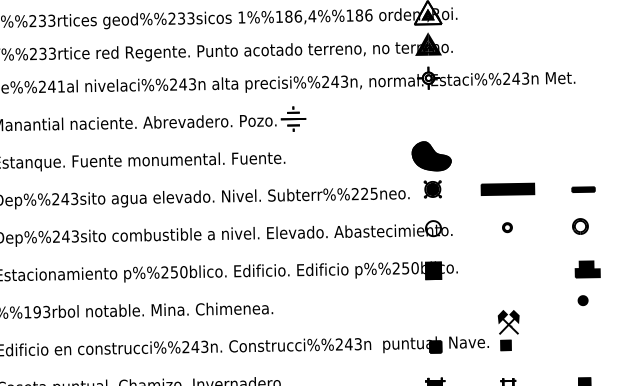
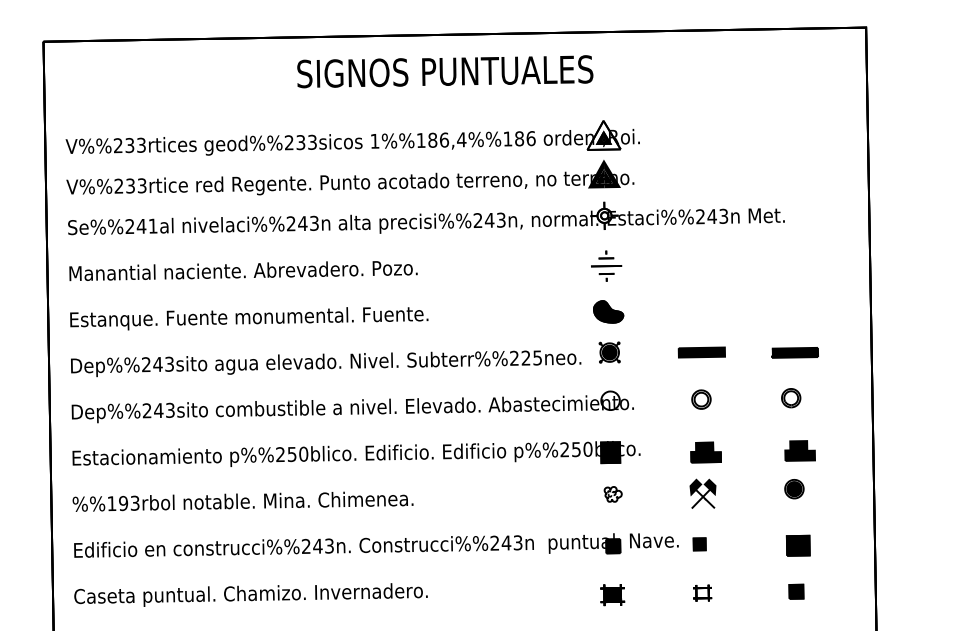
part: (293, 118) -> (606, 265), moved
part: (431, 155) -> (608, 311), size x0.62
part: (507, 189) -> (701, 352), size x0.71
part: (583, 189) -> (794, 352), size x1.67
part: (507, 227) -> (701, 399), size x1.67
part: (510, 270) -> (705, 452), added
part: (583, 300) -> (794, 489), size x1.67
part: (435, 304) -> (612, 494), added
part: (508, 321) -> (702, 493), moved
part: (585, 346) -> (797, 545), added

